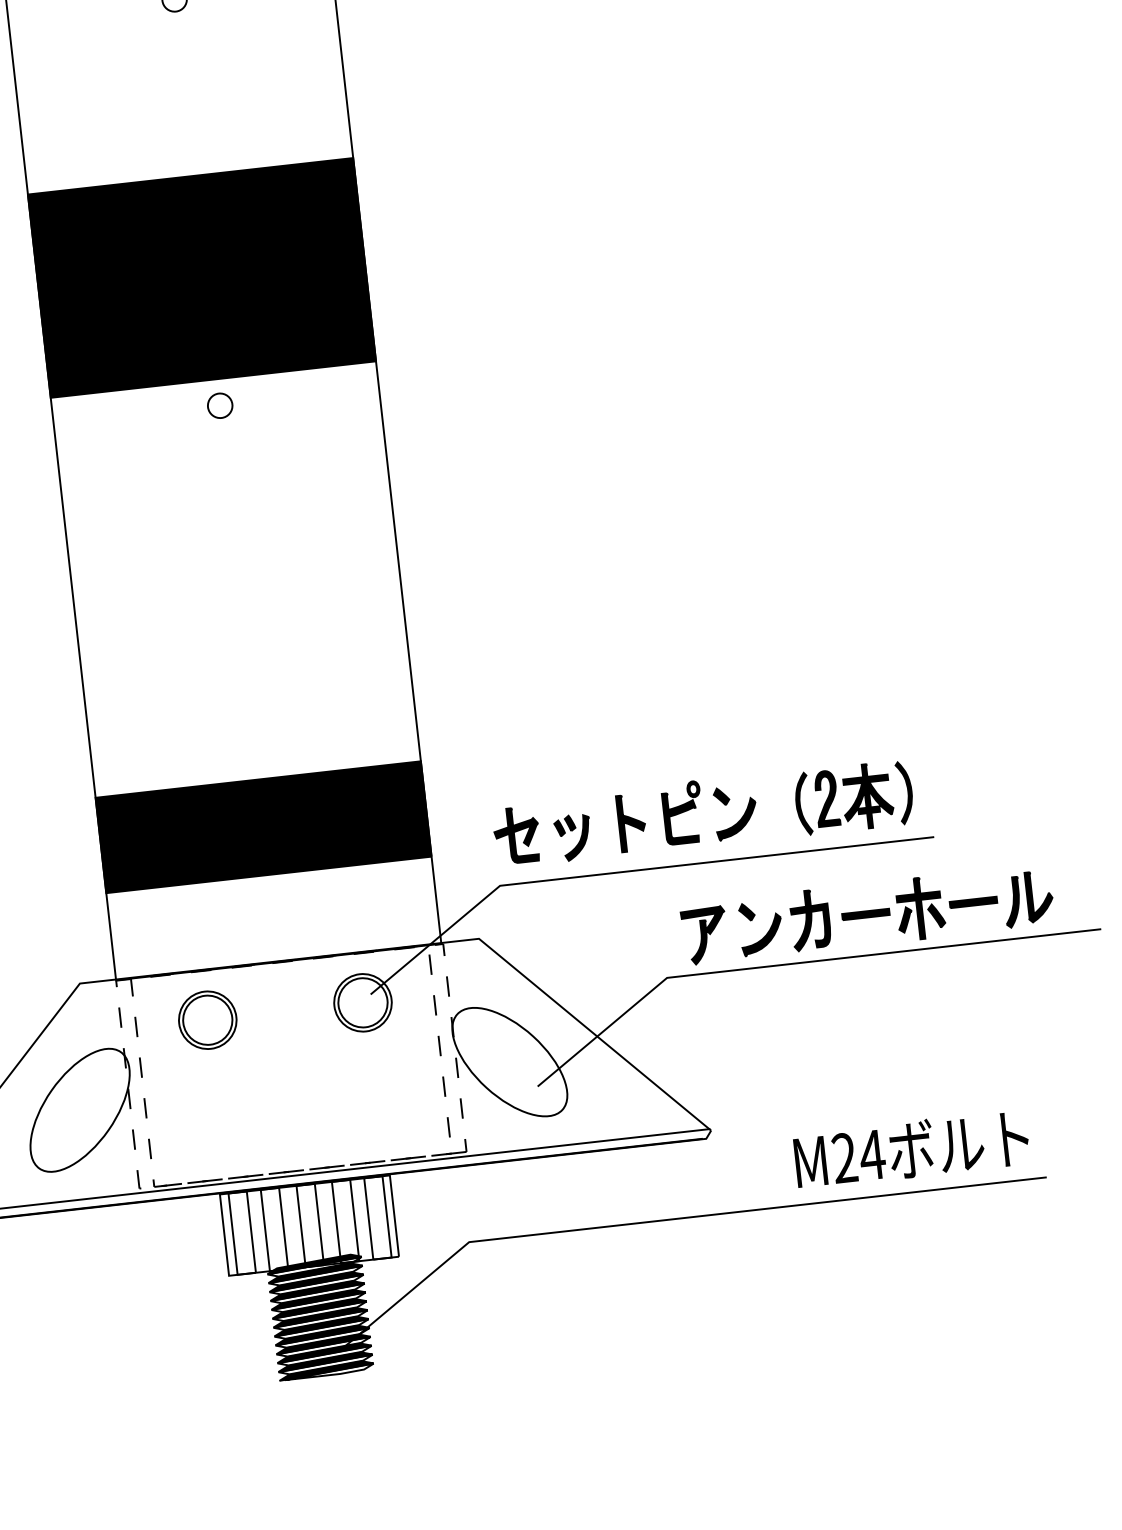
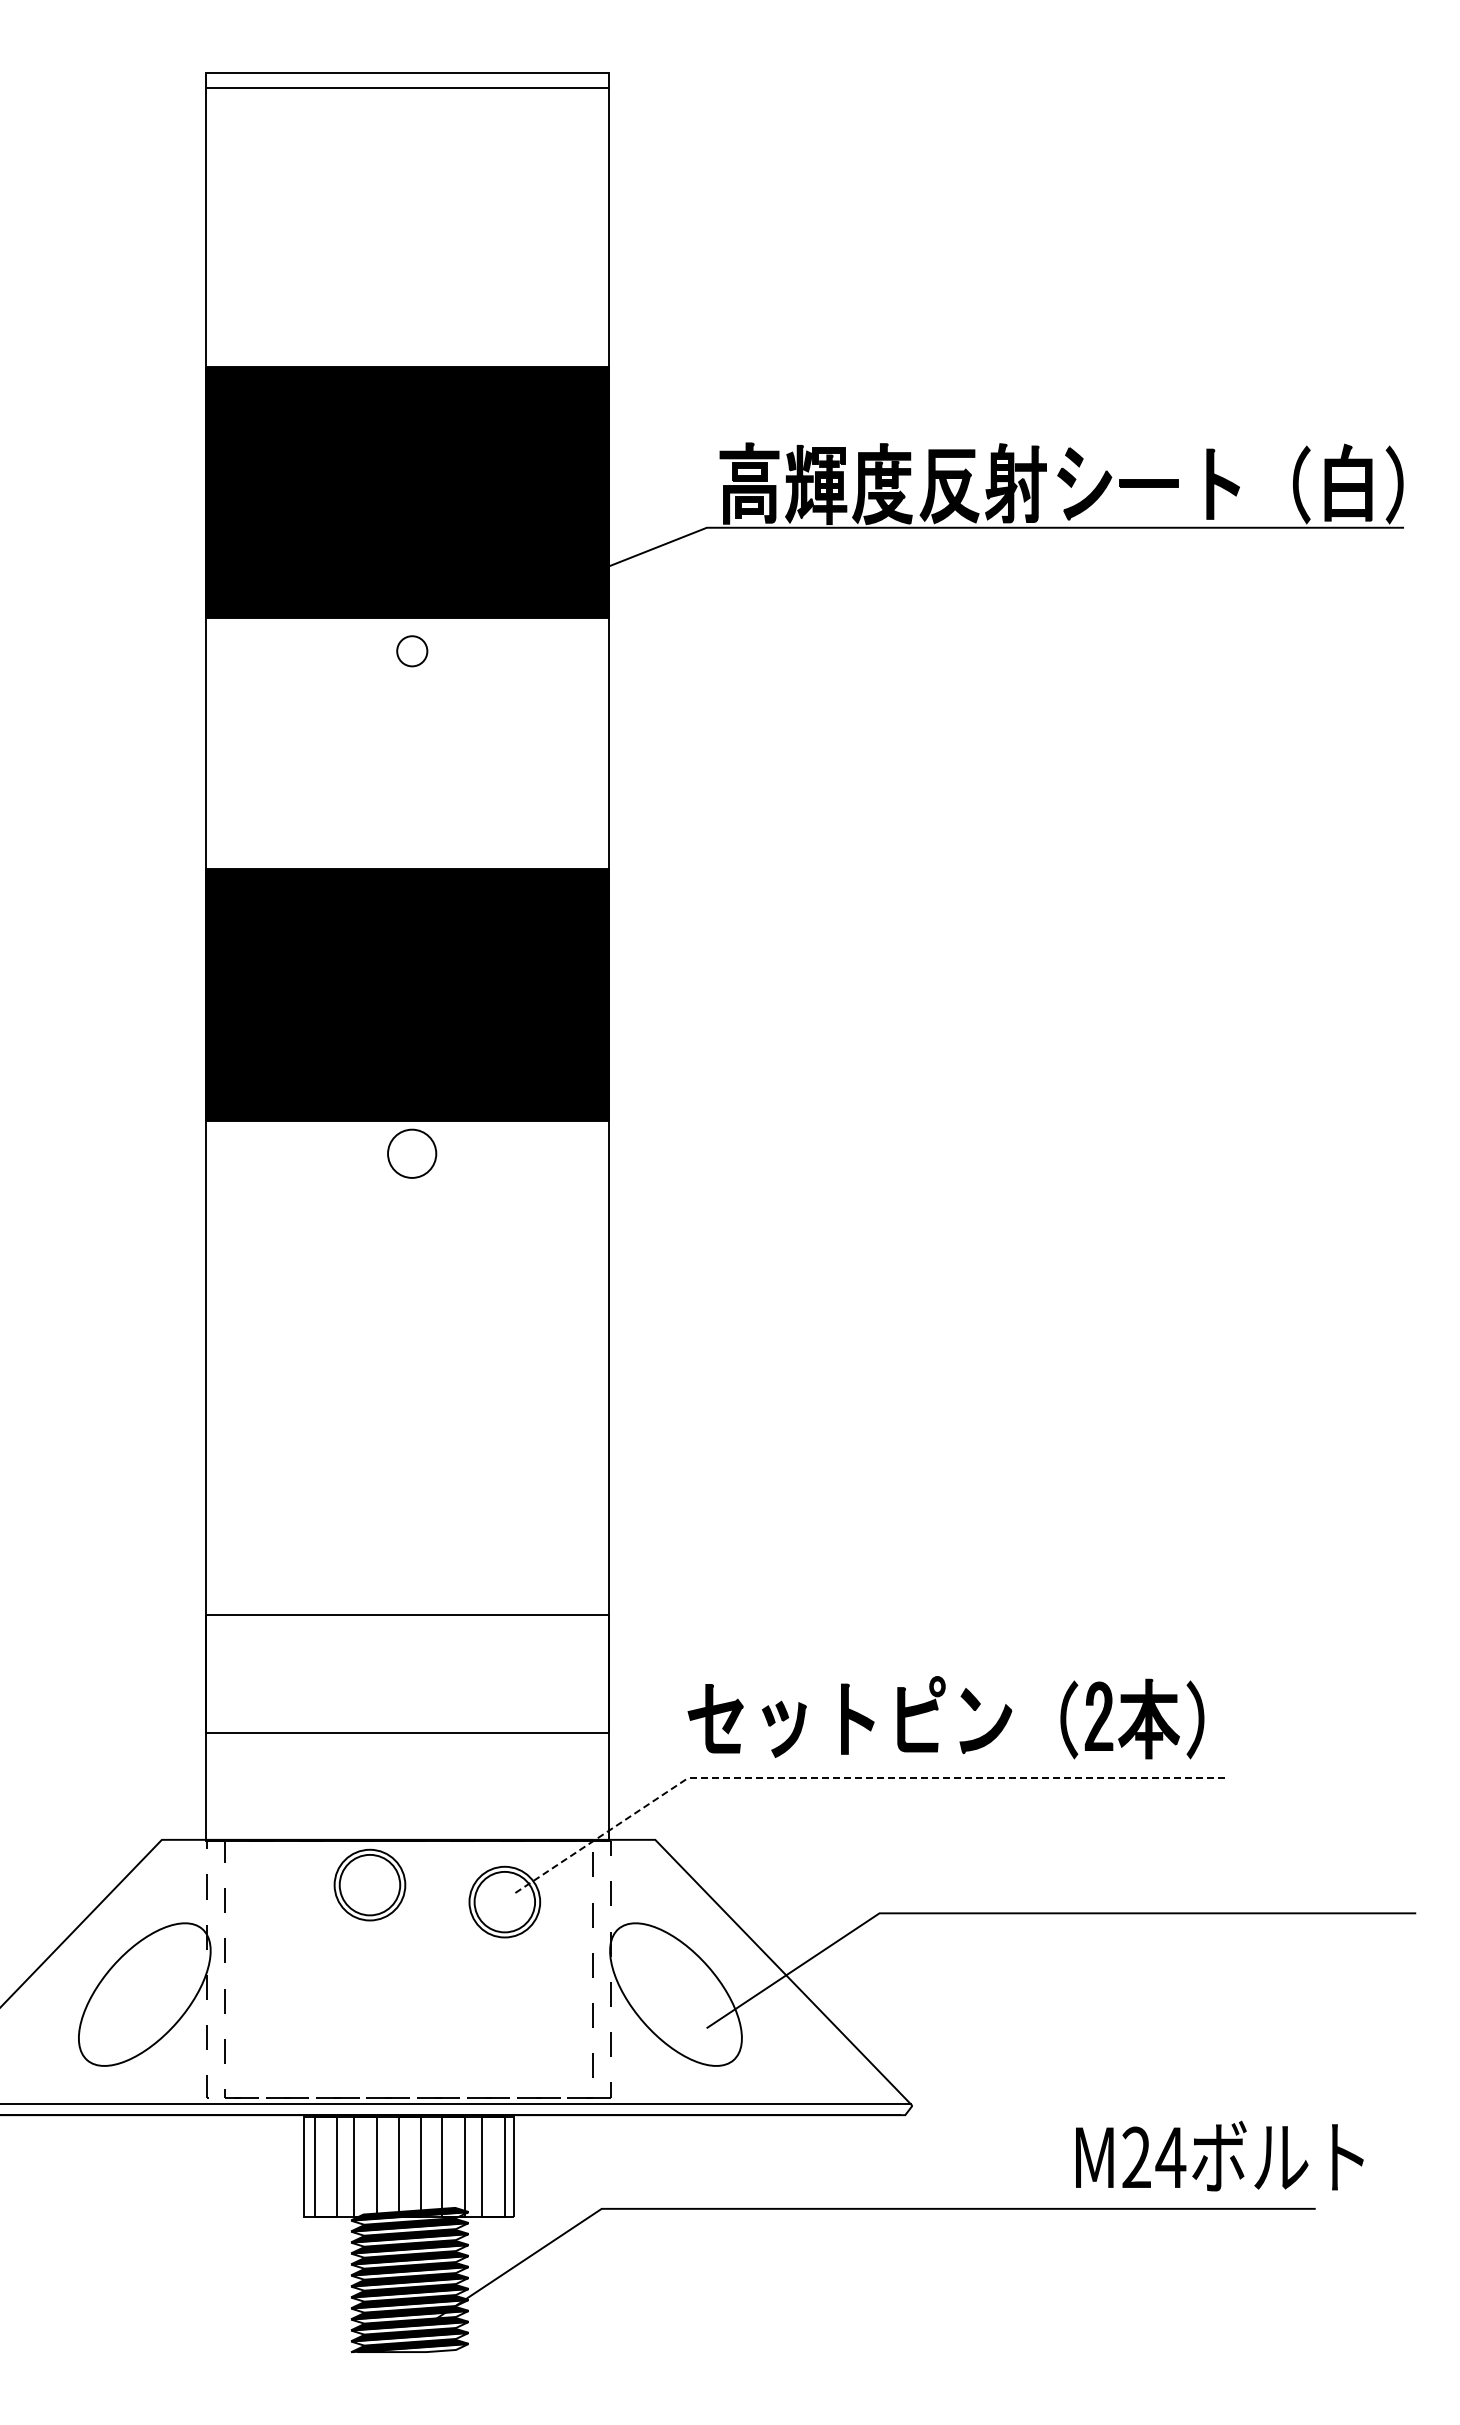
part: (220, 405) -> (412, 1153), size x1.6
fill: (263, 827) -> (407, 1674), removed
line: (633, 871) -> (852, 1778), solid -> dashed
part: (867, 913) -> (1132, 1862), removed
part: (207, 1019) -> (369, 1884), moved
text: (911, 1148) -> (1219, 2155), moved

